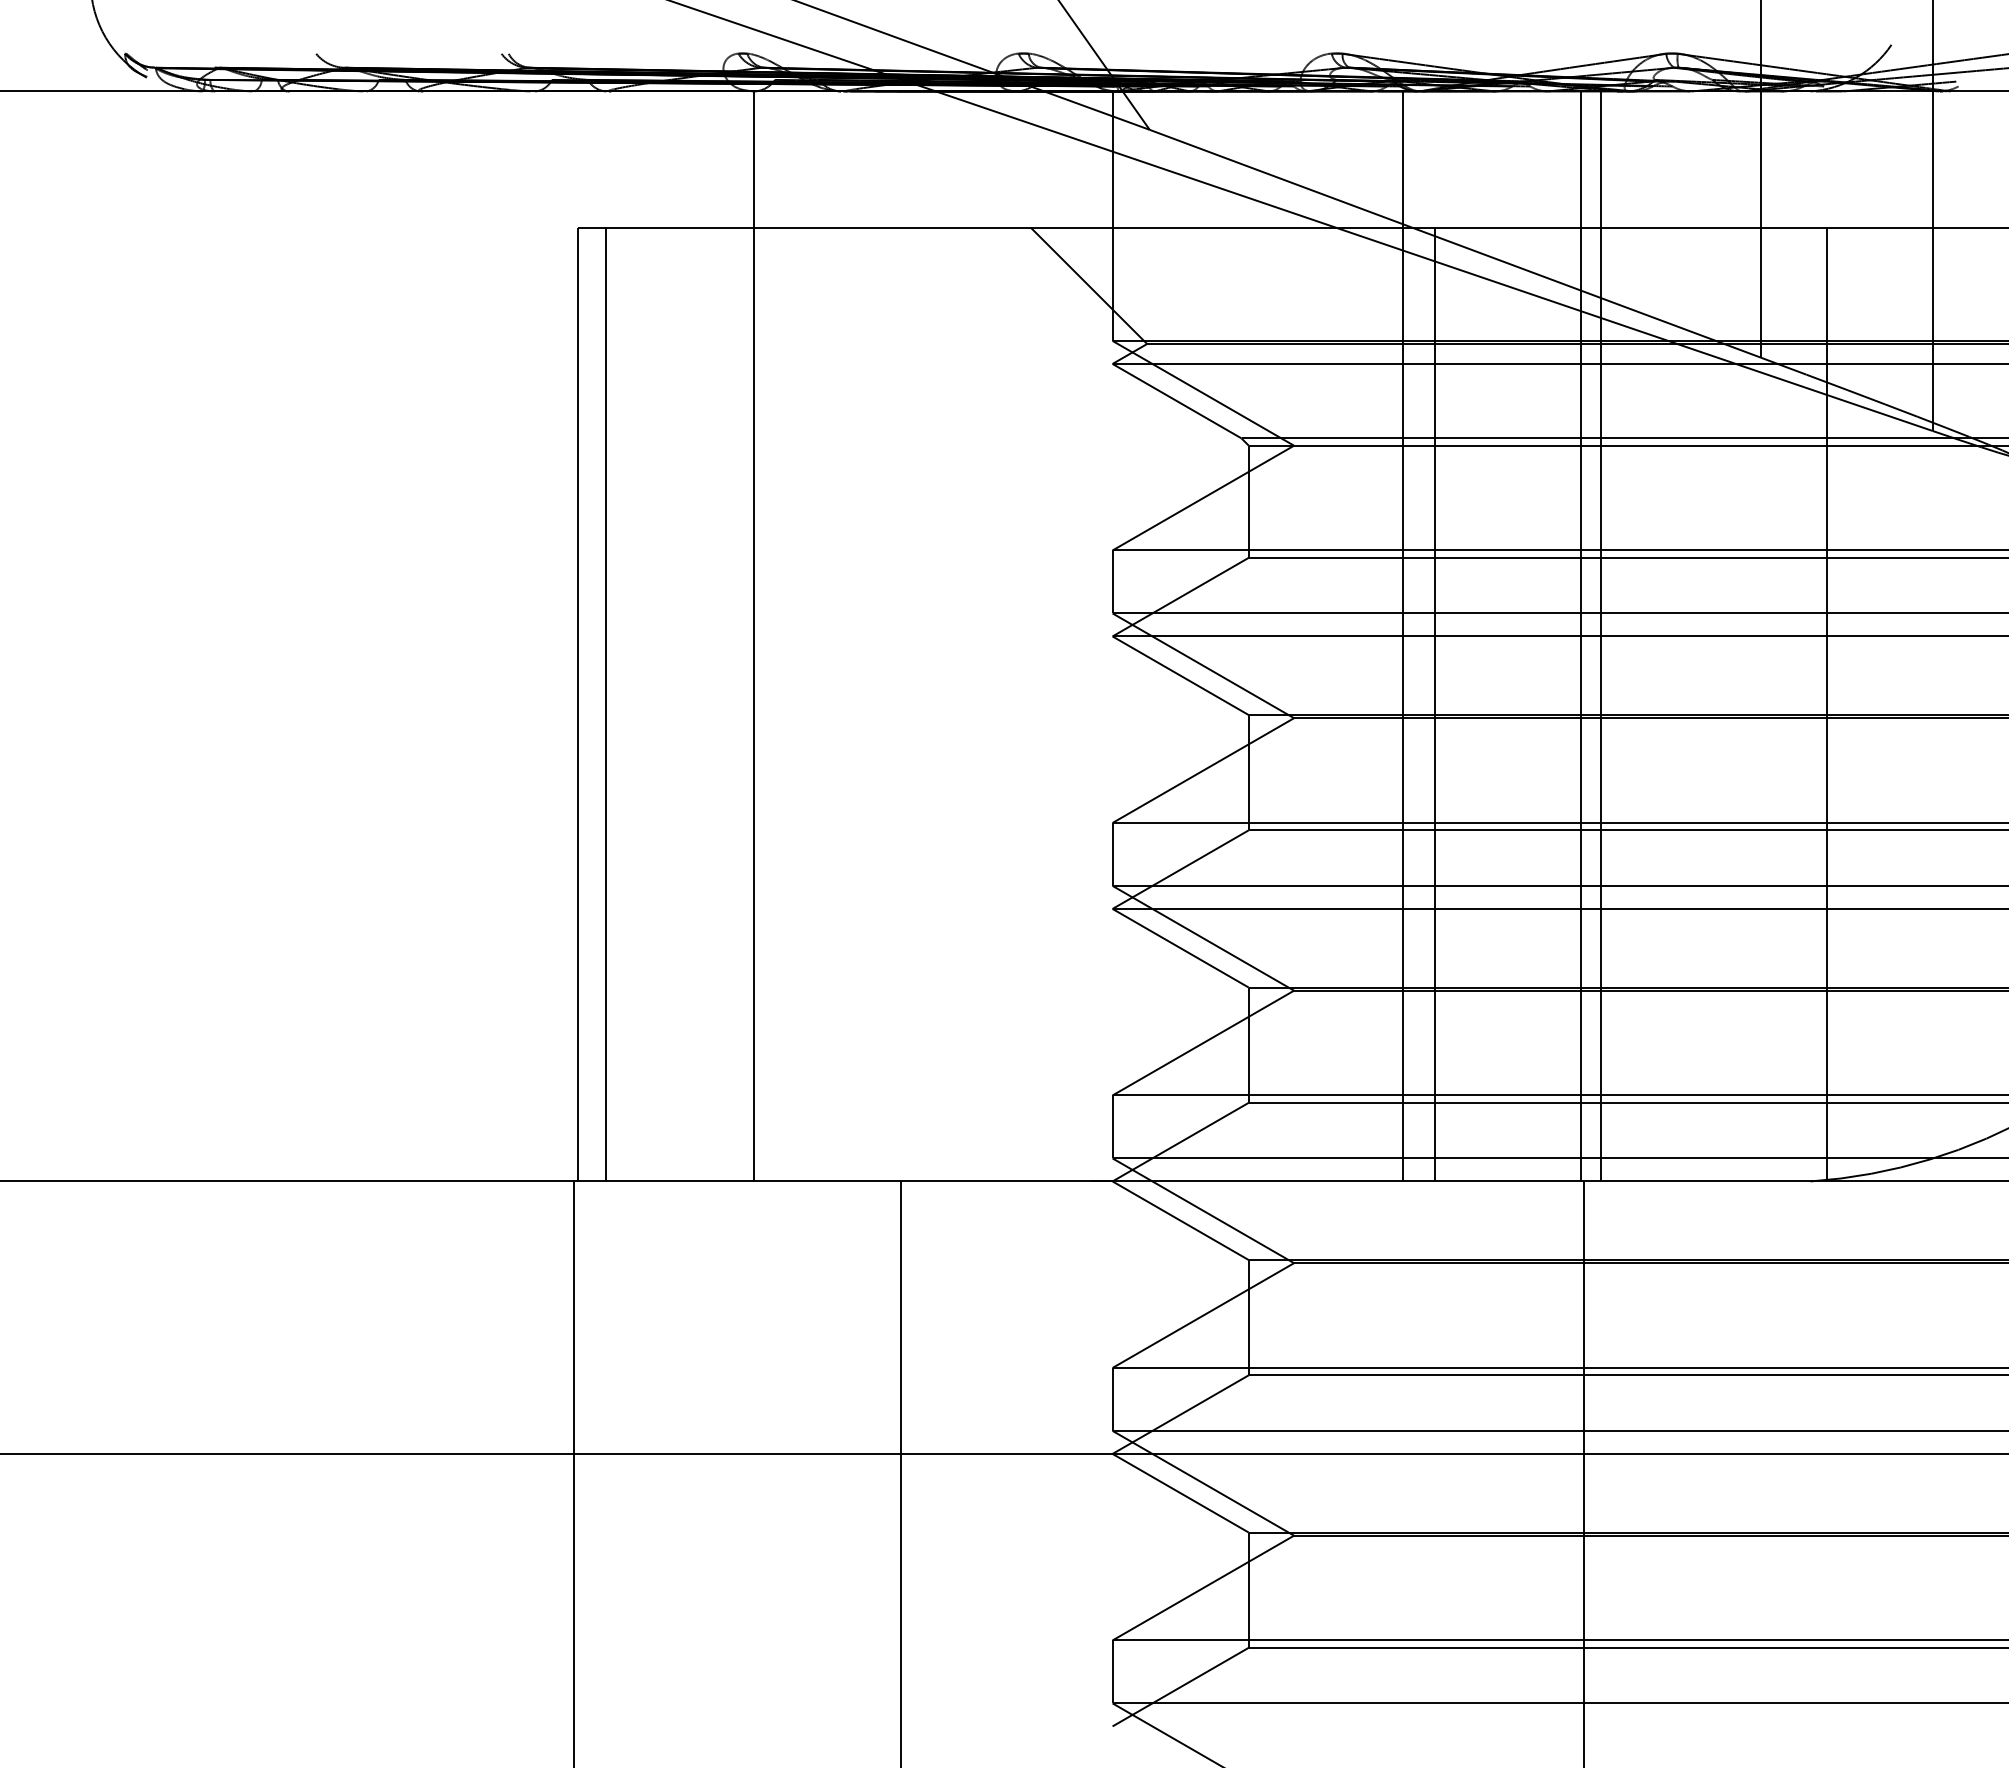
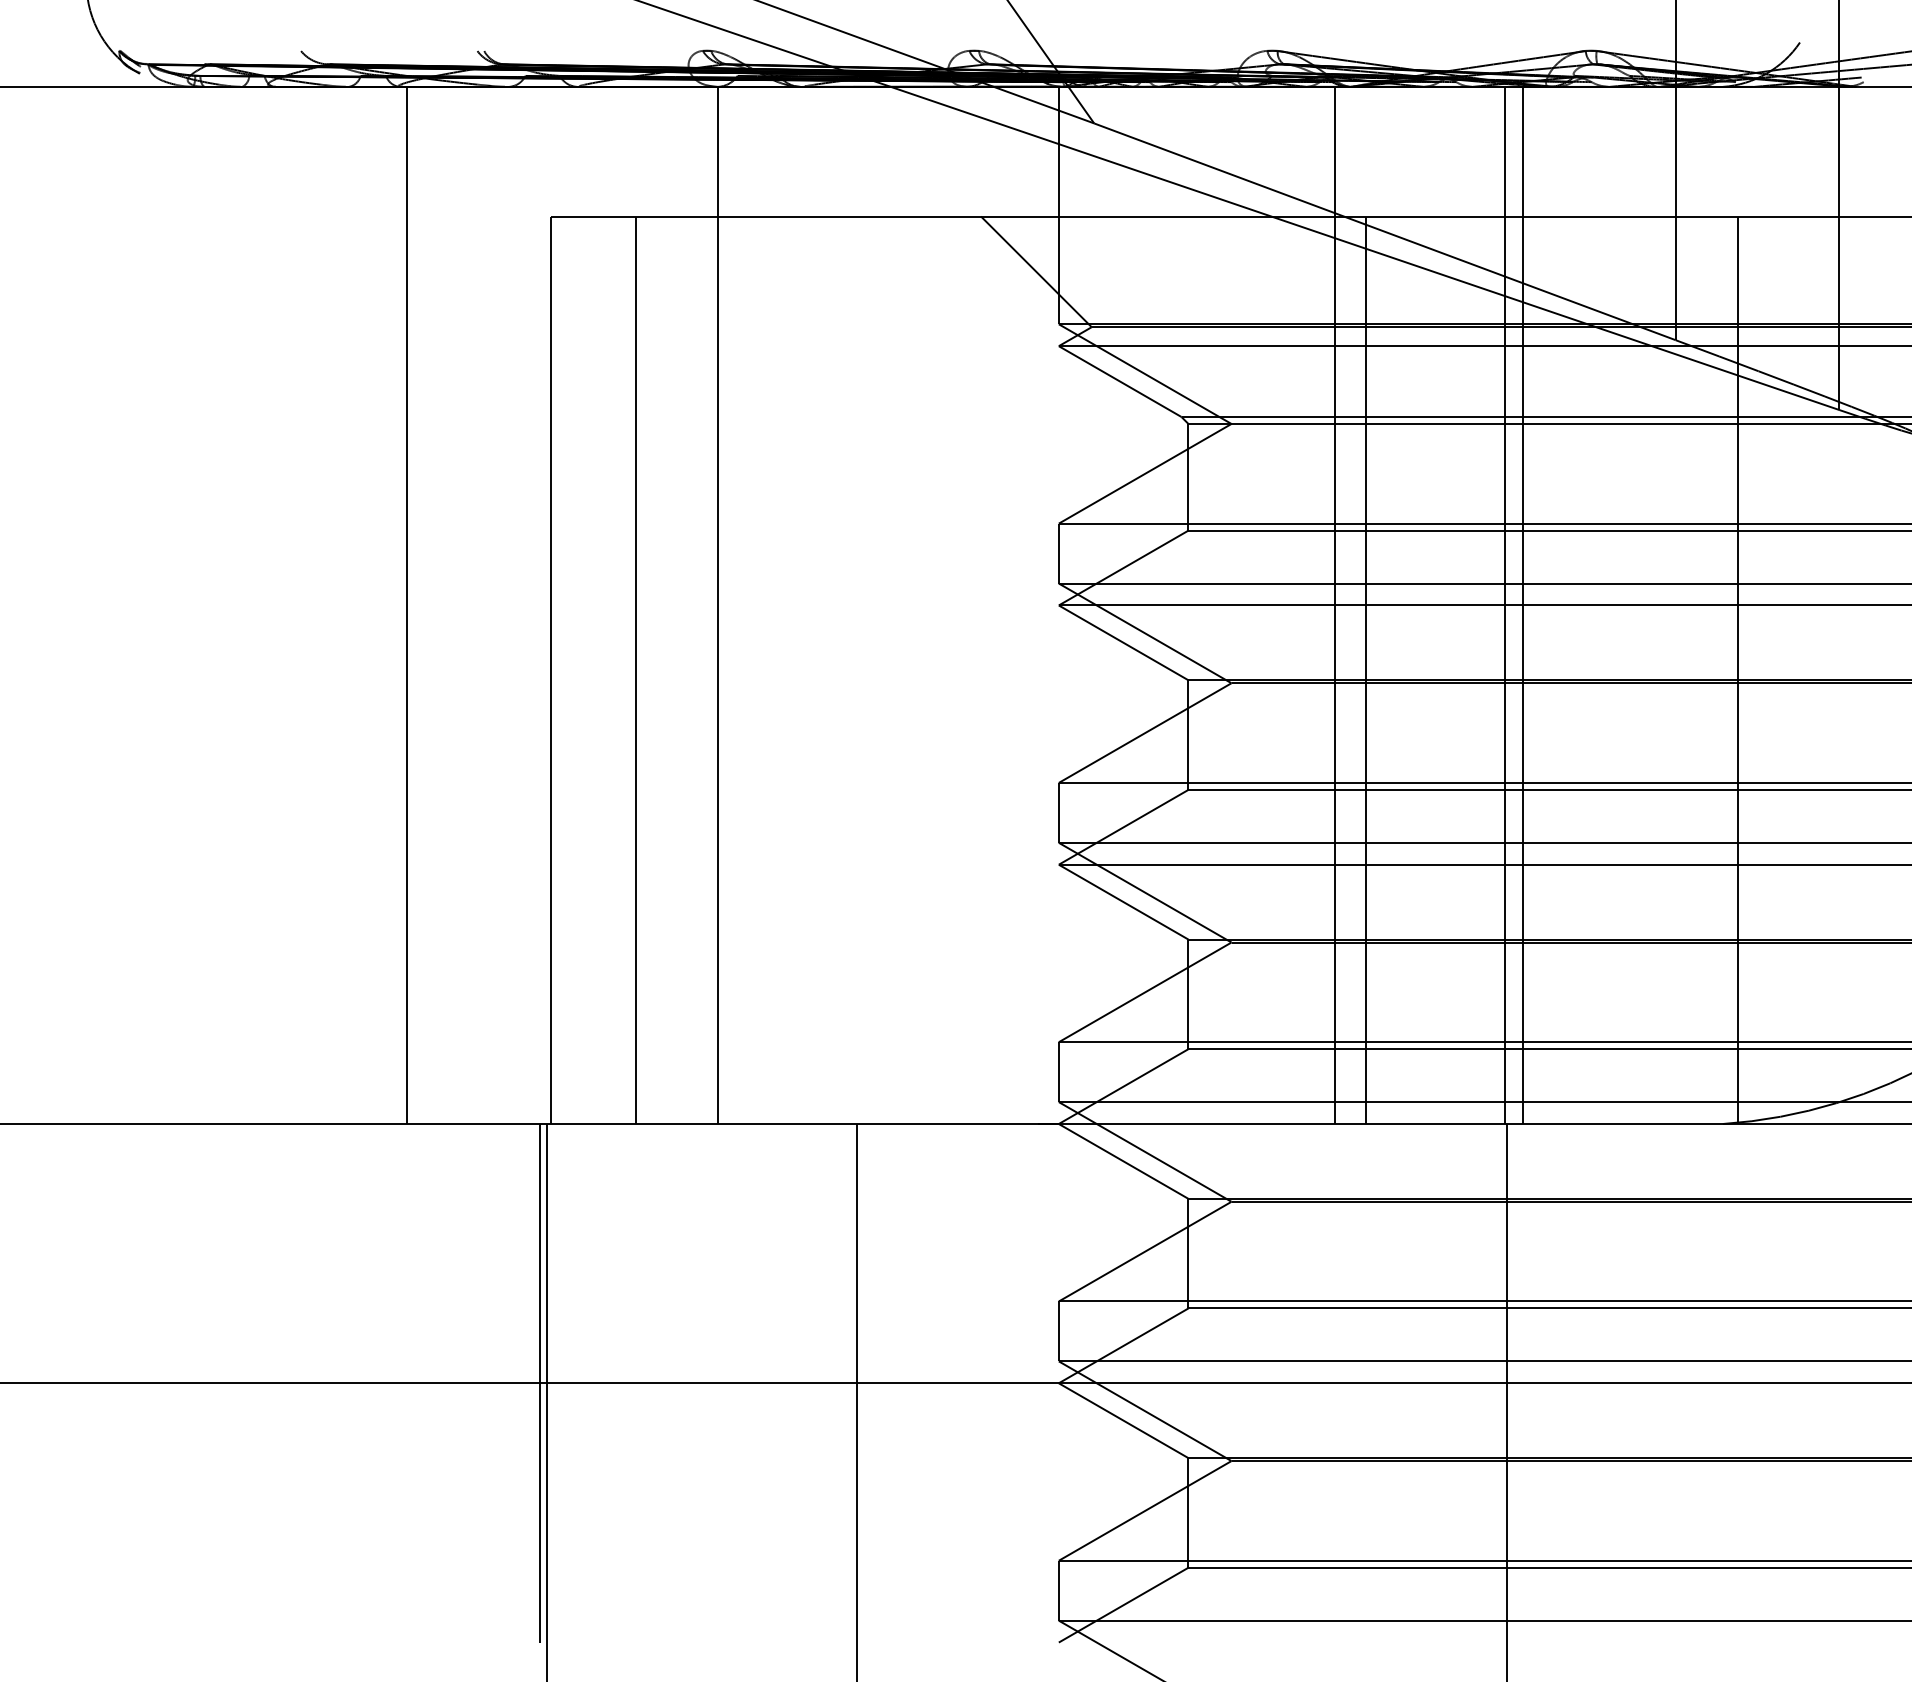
line: (427, 636) -> (406, 605), added
line: (605, 704) -> (635, 670), moved
line: (567, 1453) -> (540, 1382), added

